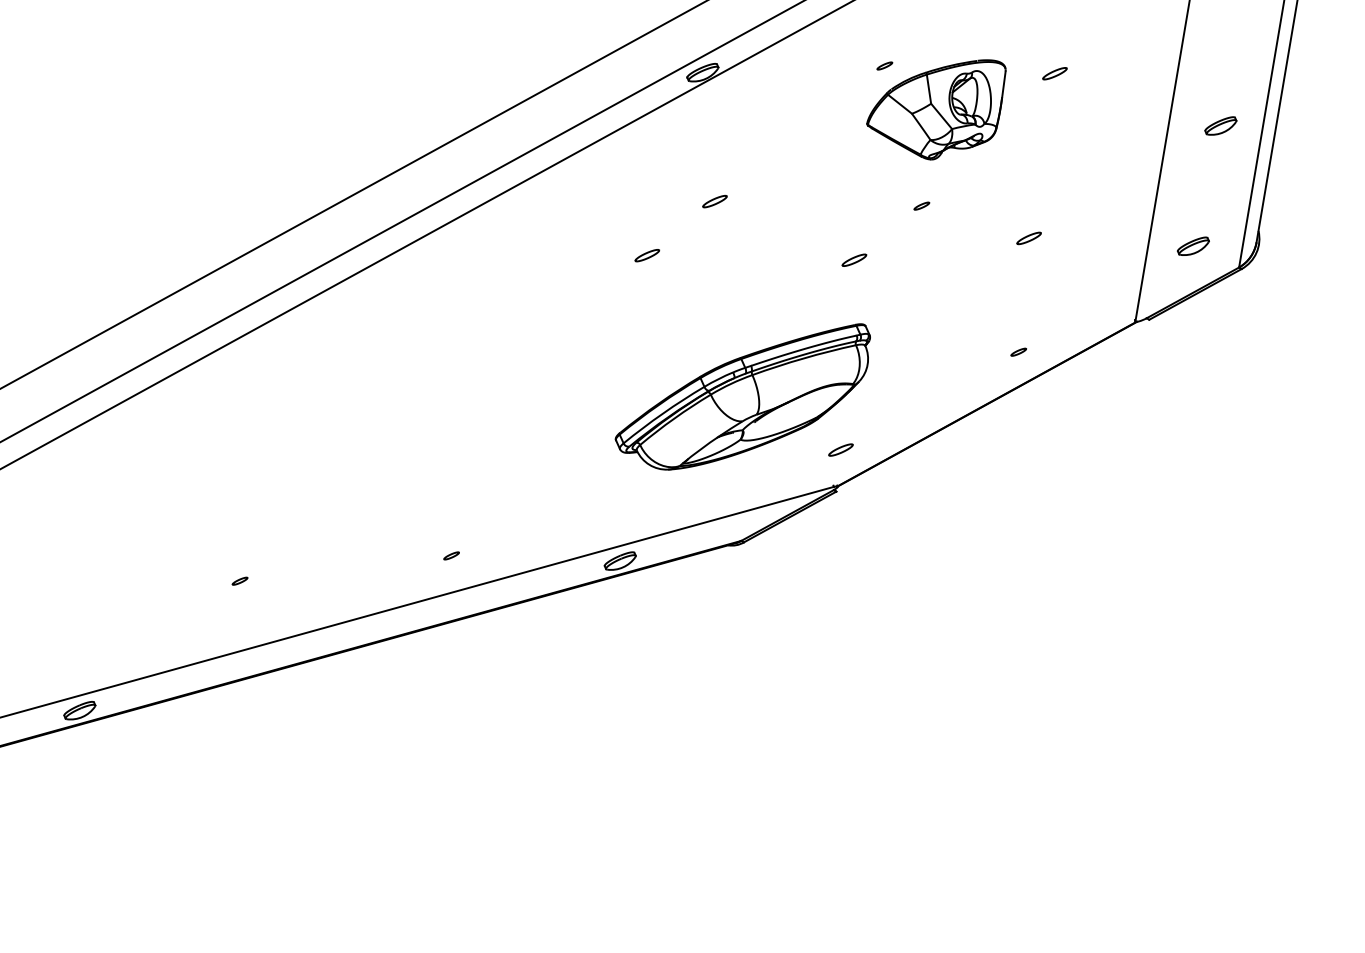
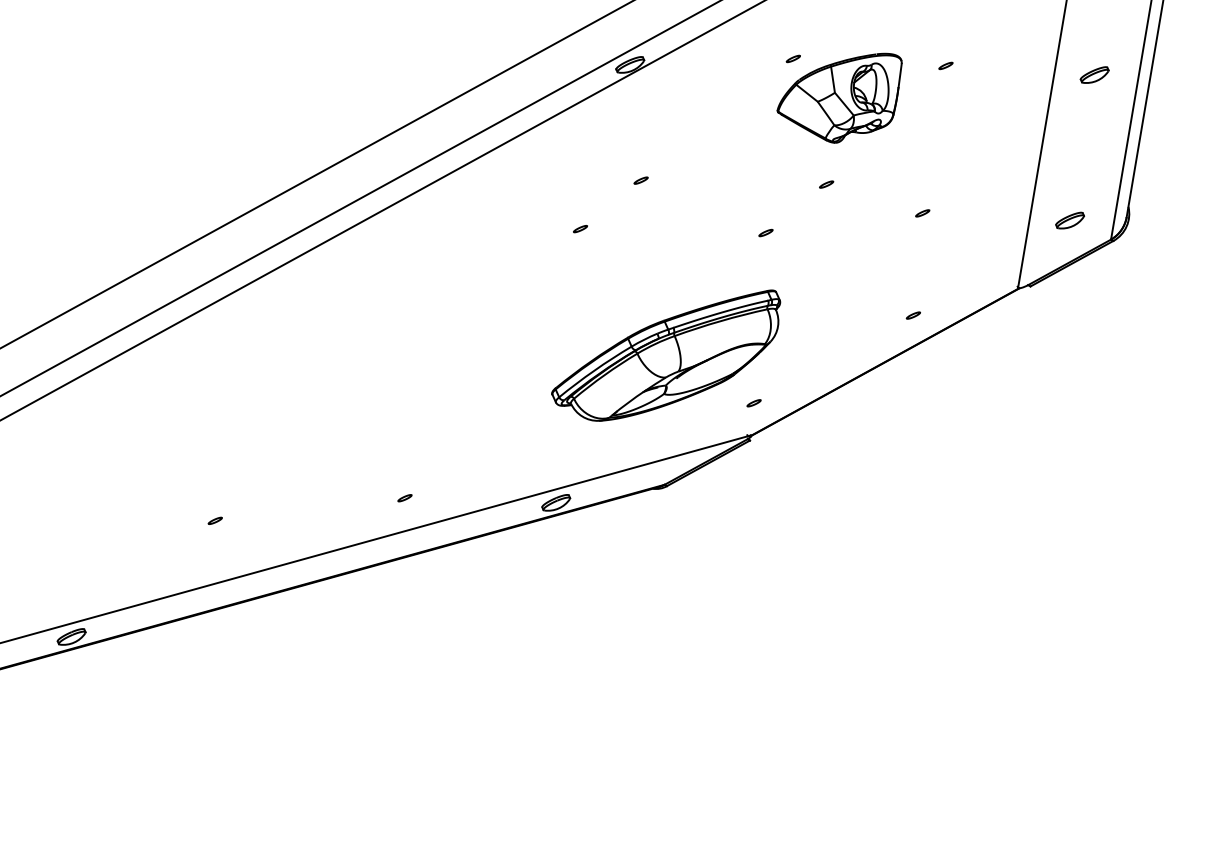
part: (1054, 73) -> (945, 65), size x0.62
part: (1220, 125) -> (1094, 74), moved
part: (714, 201) -> (640, 180), size x0.62
part: (1028, 237) -> (922, 212), size x0.62
part: (647, 255) -> (580, 228), size x0.62
part: (853, 259) -> (765, 232), size x0.62
part: (840, 449) -> (753, 402), size x0.62

